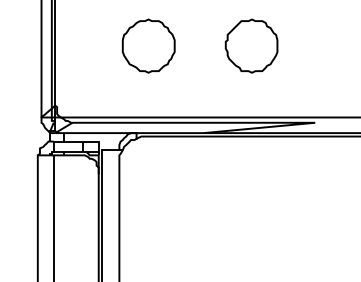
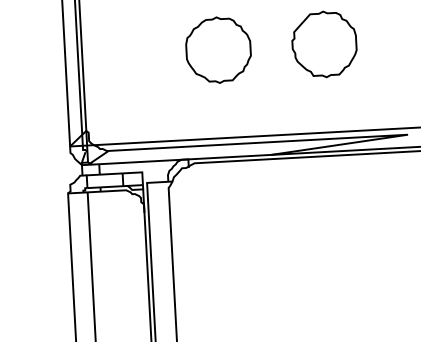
part: (148, 45) -> (218, 49), moved

